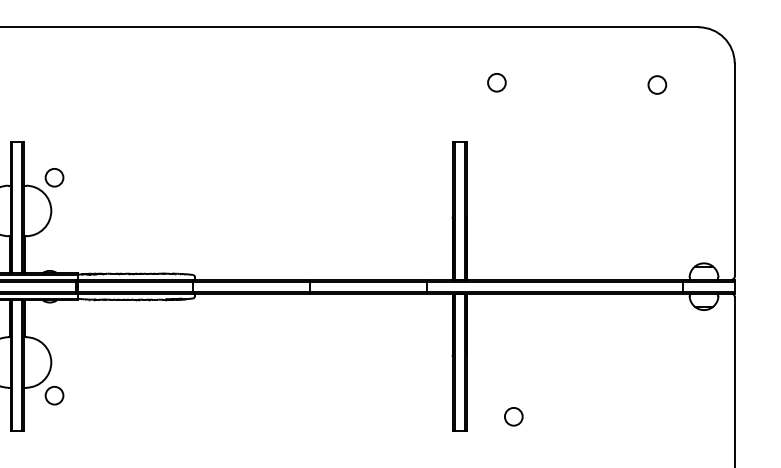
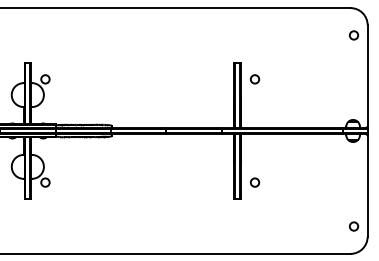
circle: (495, 83) -> (254, 79), moved
circle: (656, 85) -> (353, 35), moved
circle: (512, 416) -> (254, 182), moved

